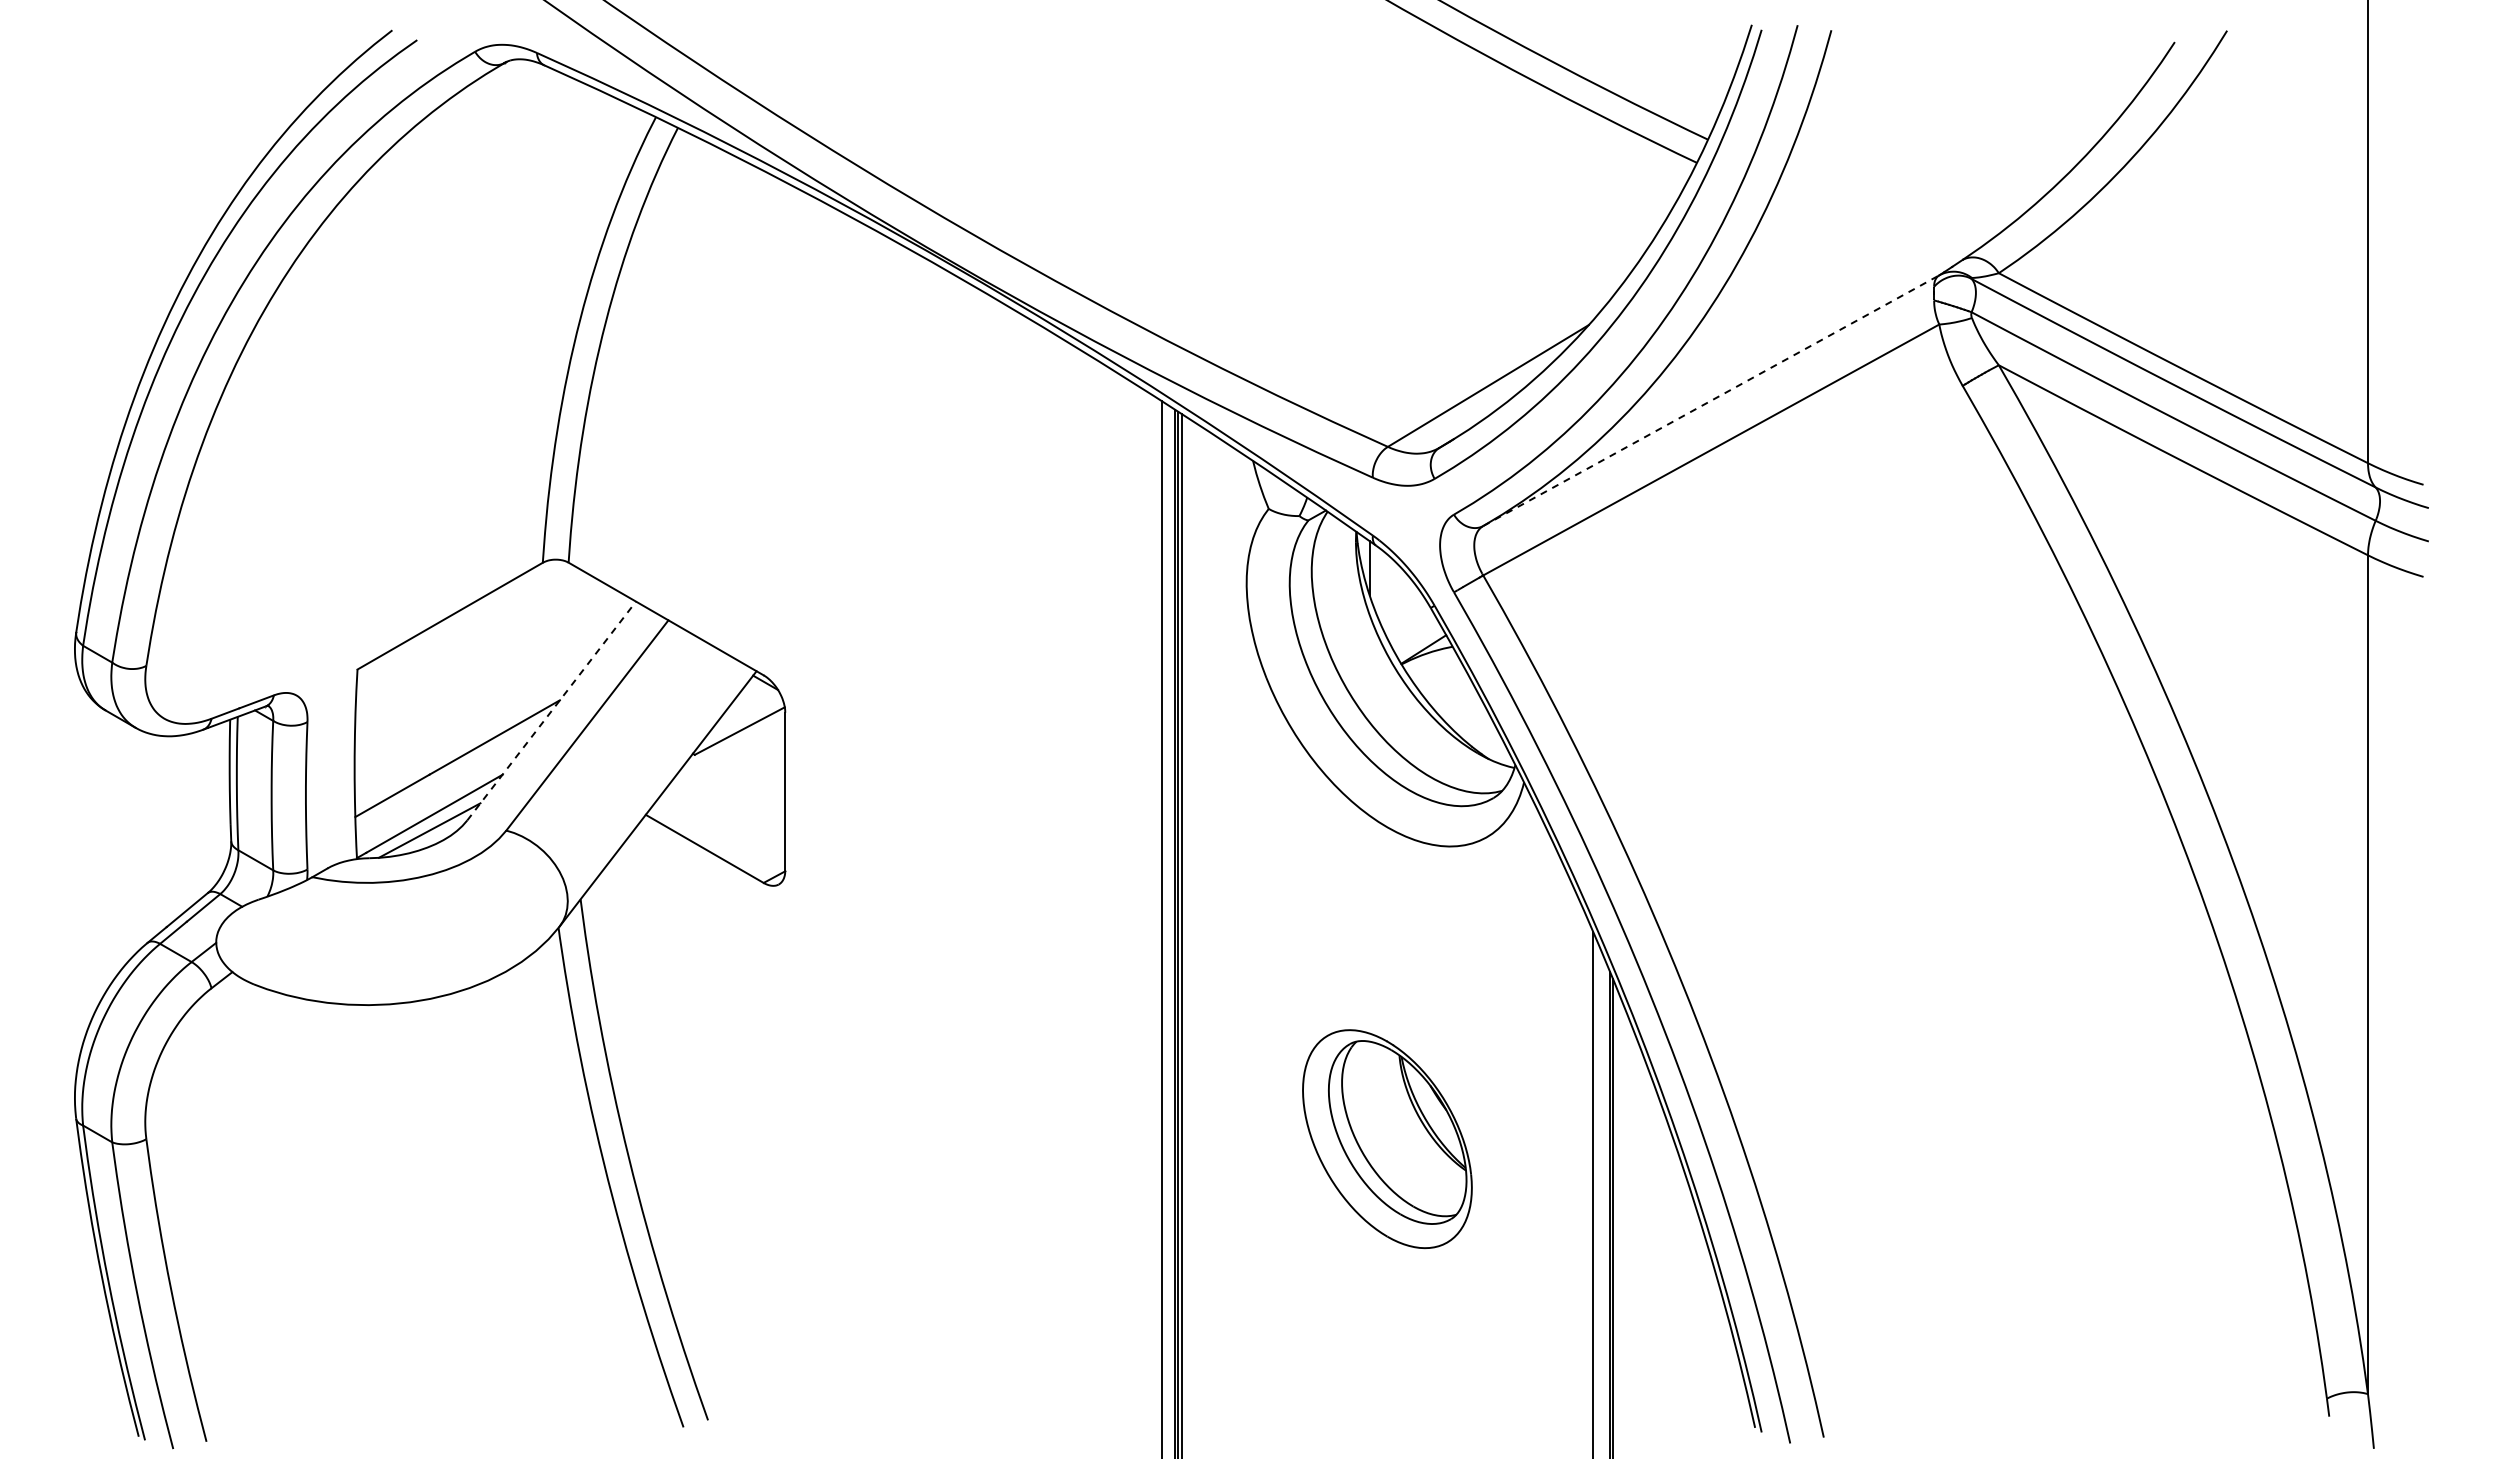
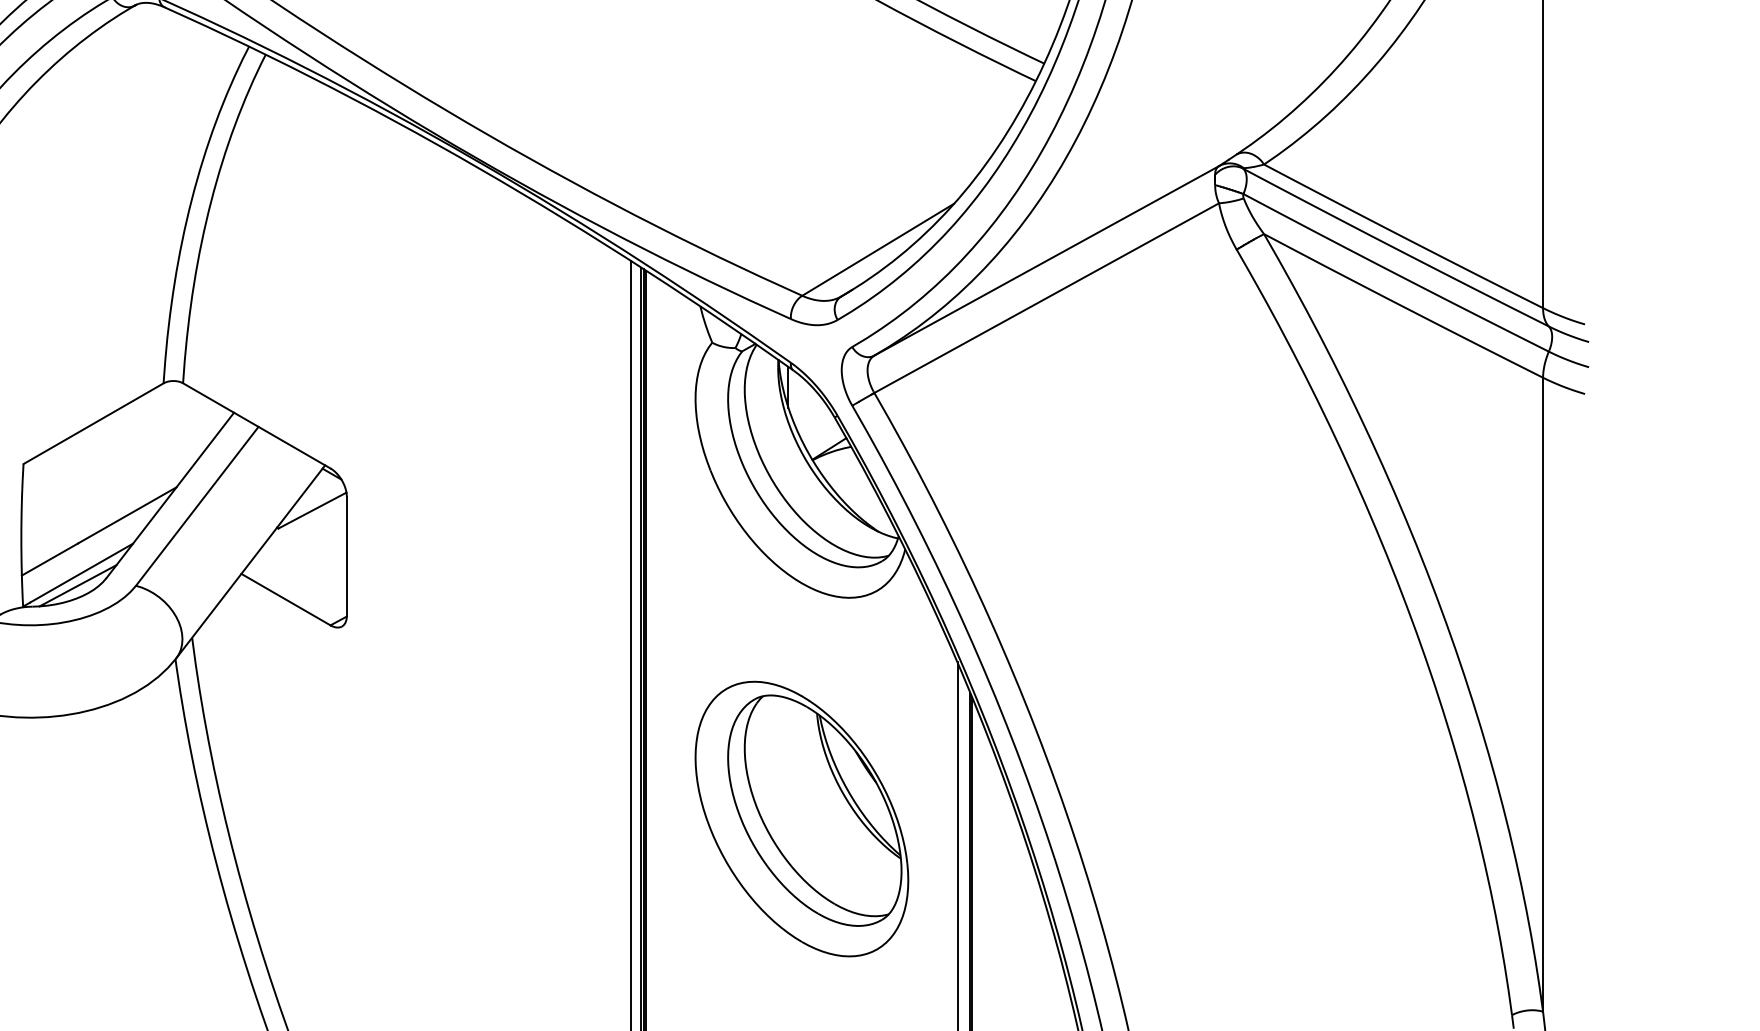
line: (1711, 400) -> (1046, 260), dashed -> solid
line: (551, 710) -> (170, 495), dashed -> solid
part: (1387, 1138) -> (802, 818), size x1.67

